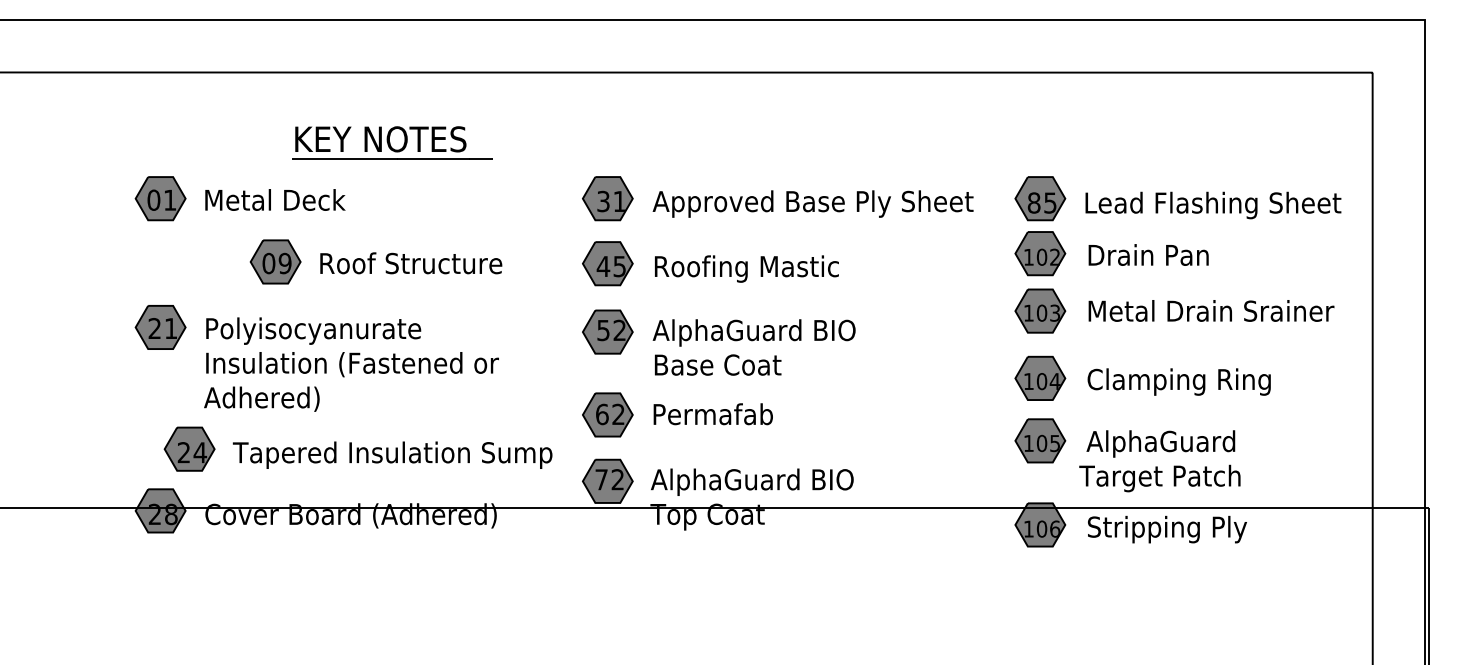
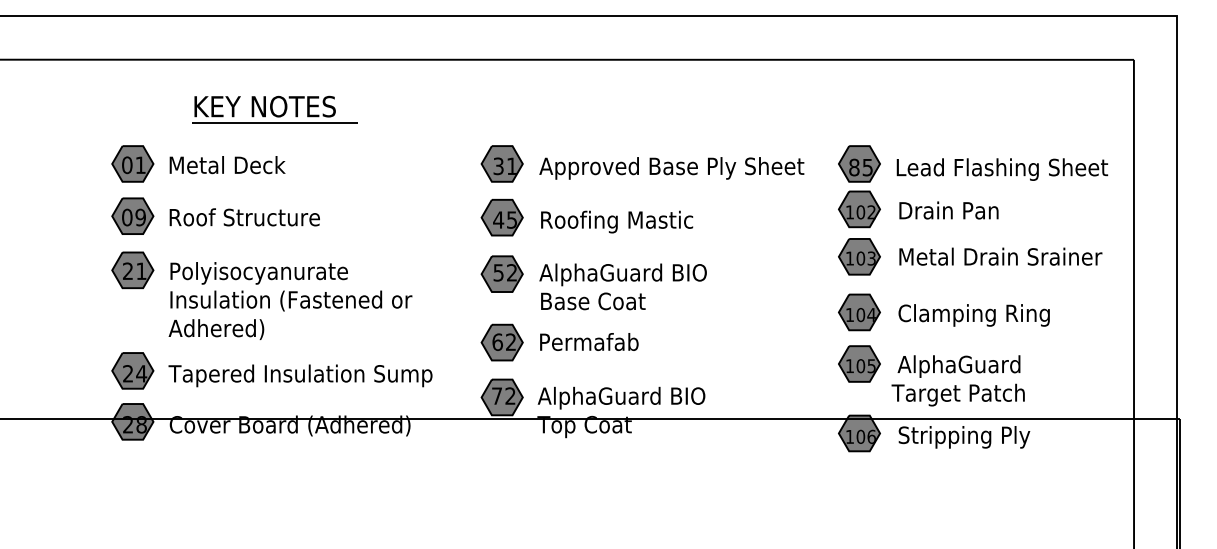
part: (392, 142) -> (274, 109), moved
part: (375, 261) -> (215, 215), moved
part: (357, 448) -> (271, 370), moved

